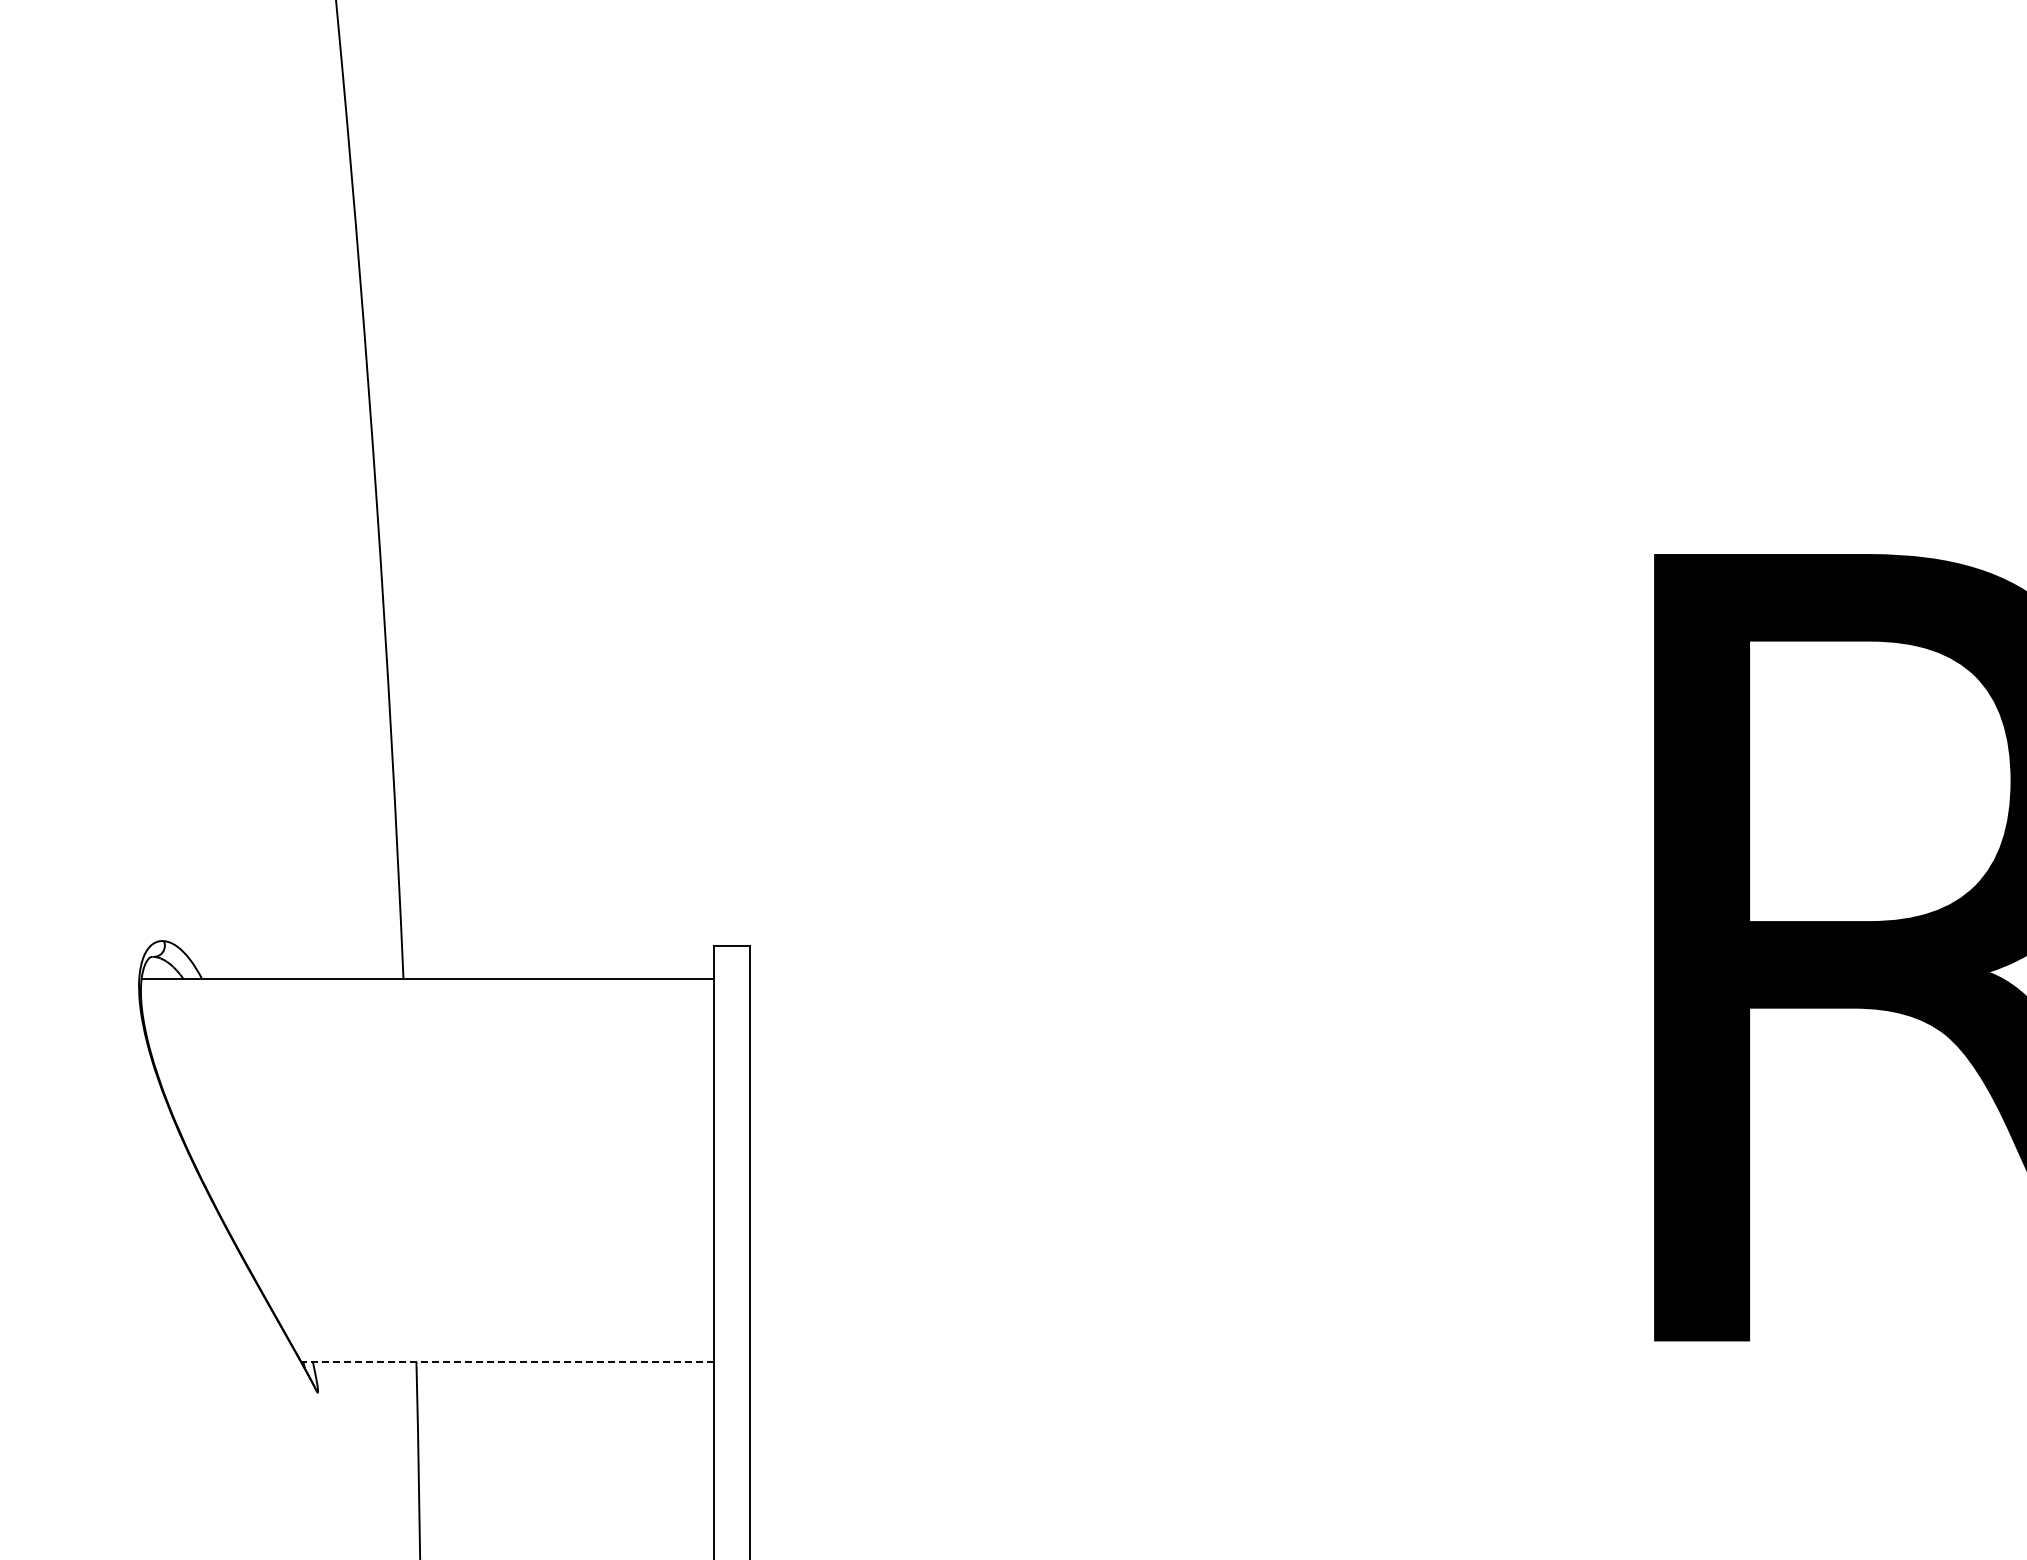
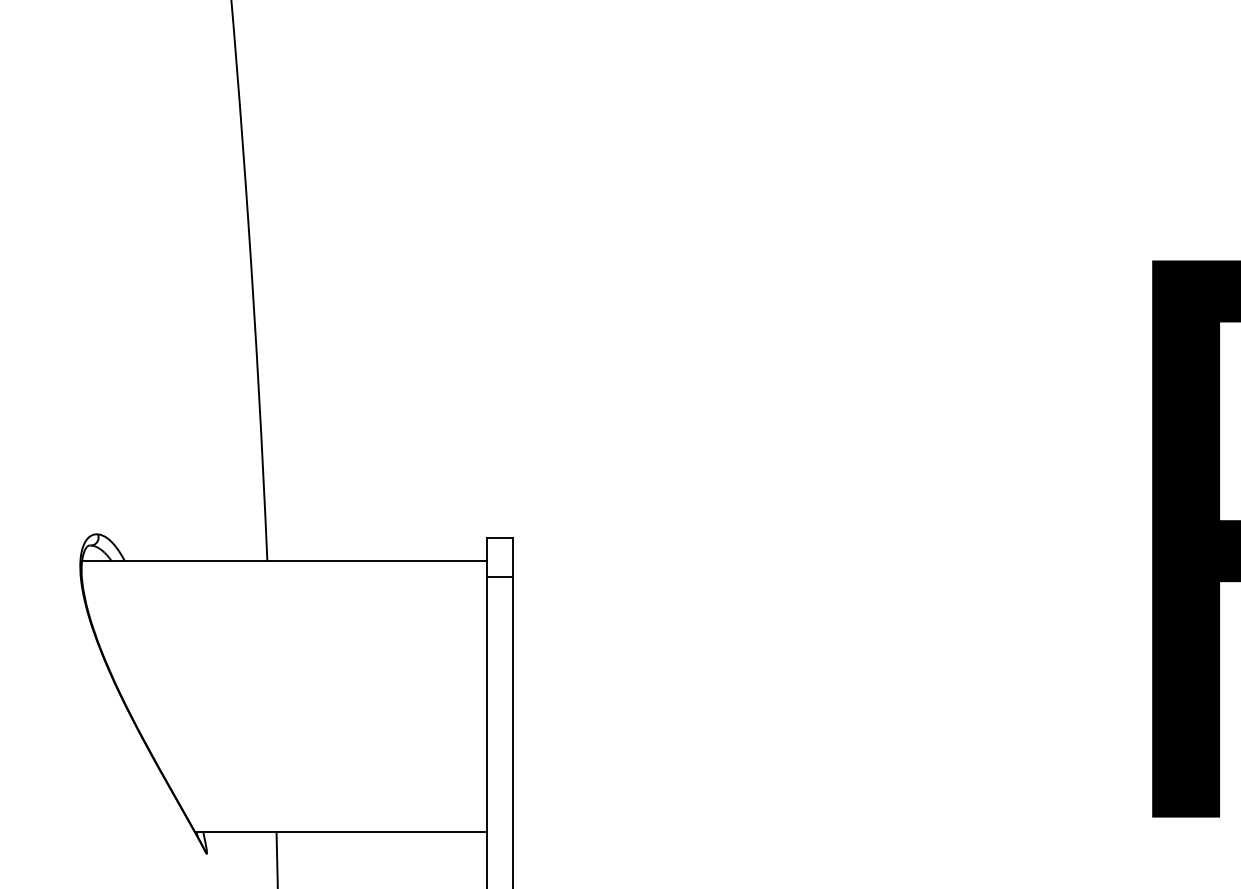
line: (732, 1001) -> (500, 577), added
line: (507, 1361) -> (340, 831), dashed -> solid

